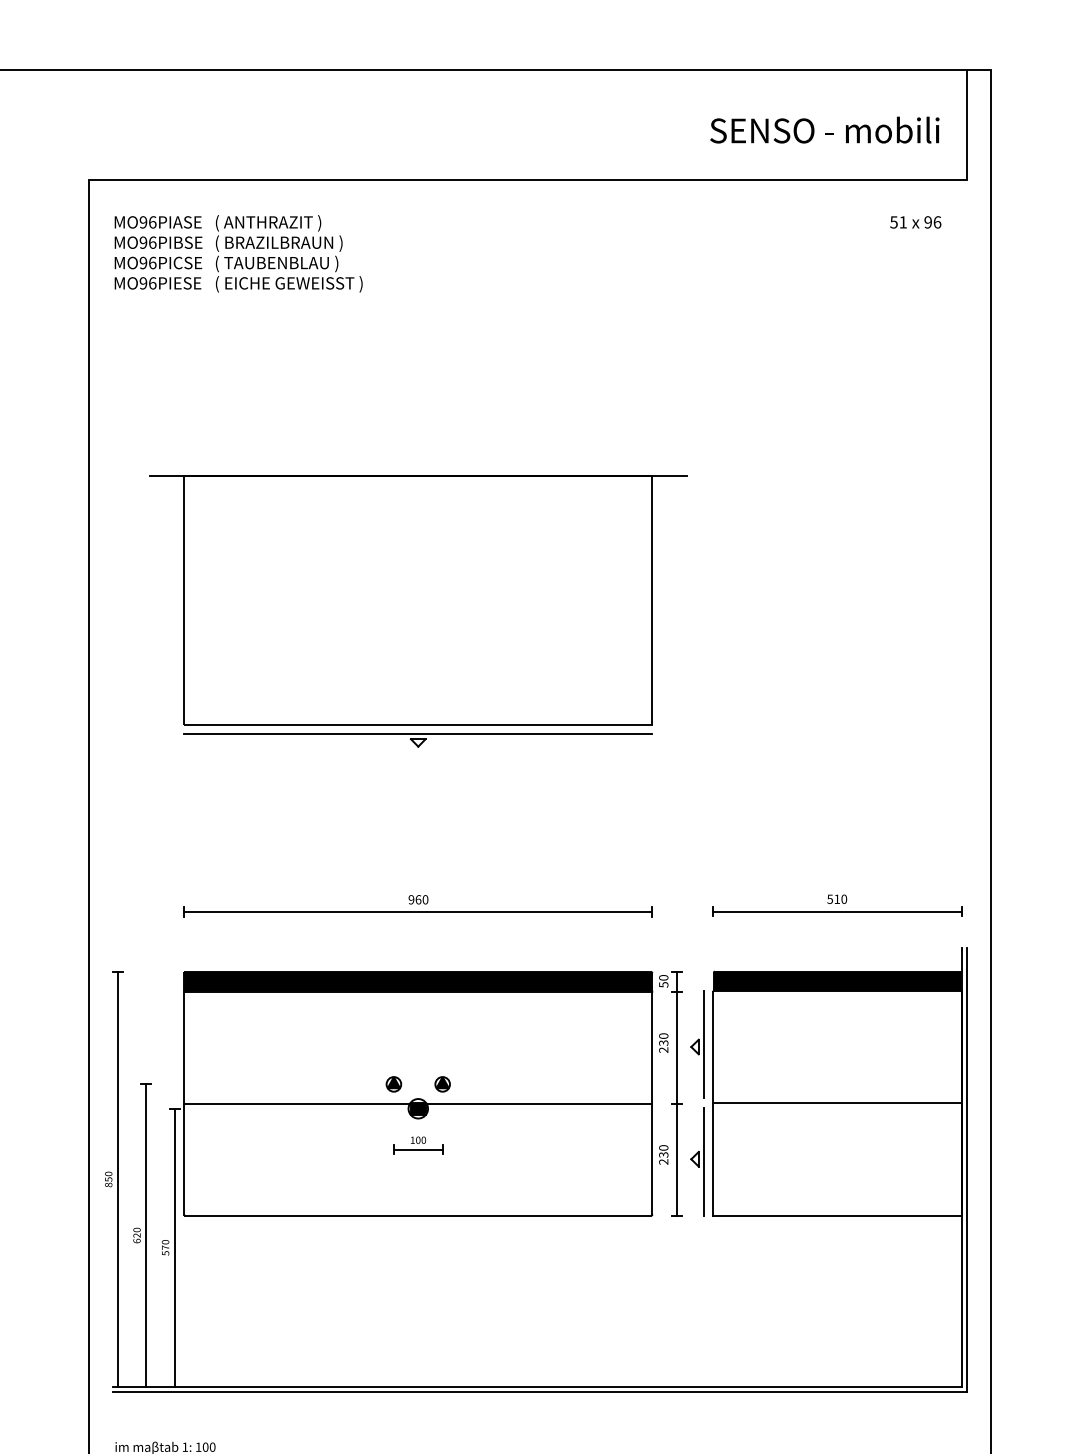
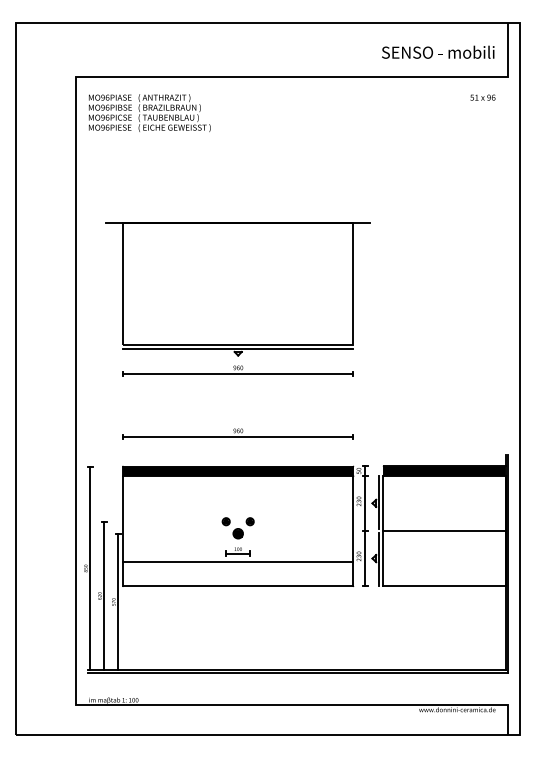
part: (416, 776) -> (237, 370), added
part: (837, 905) -> (444, 433), removed
line: (418, 1104) -> (238, 562), moved

